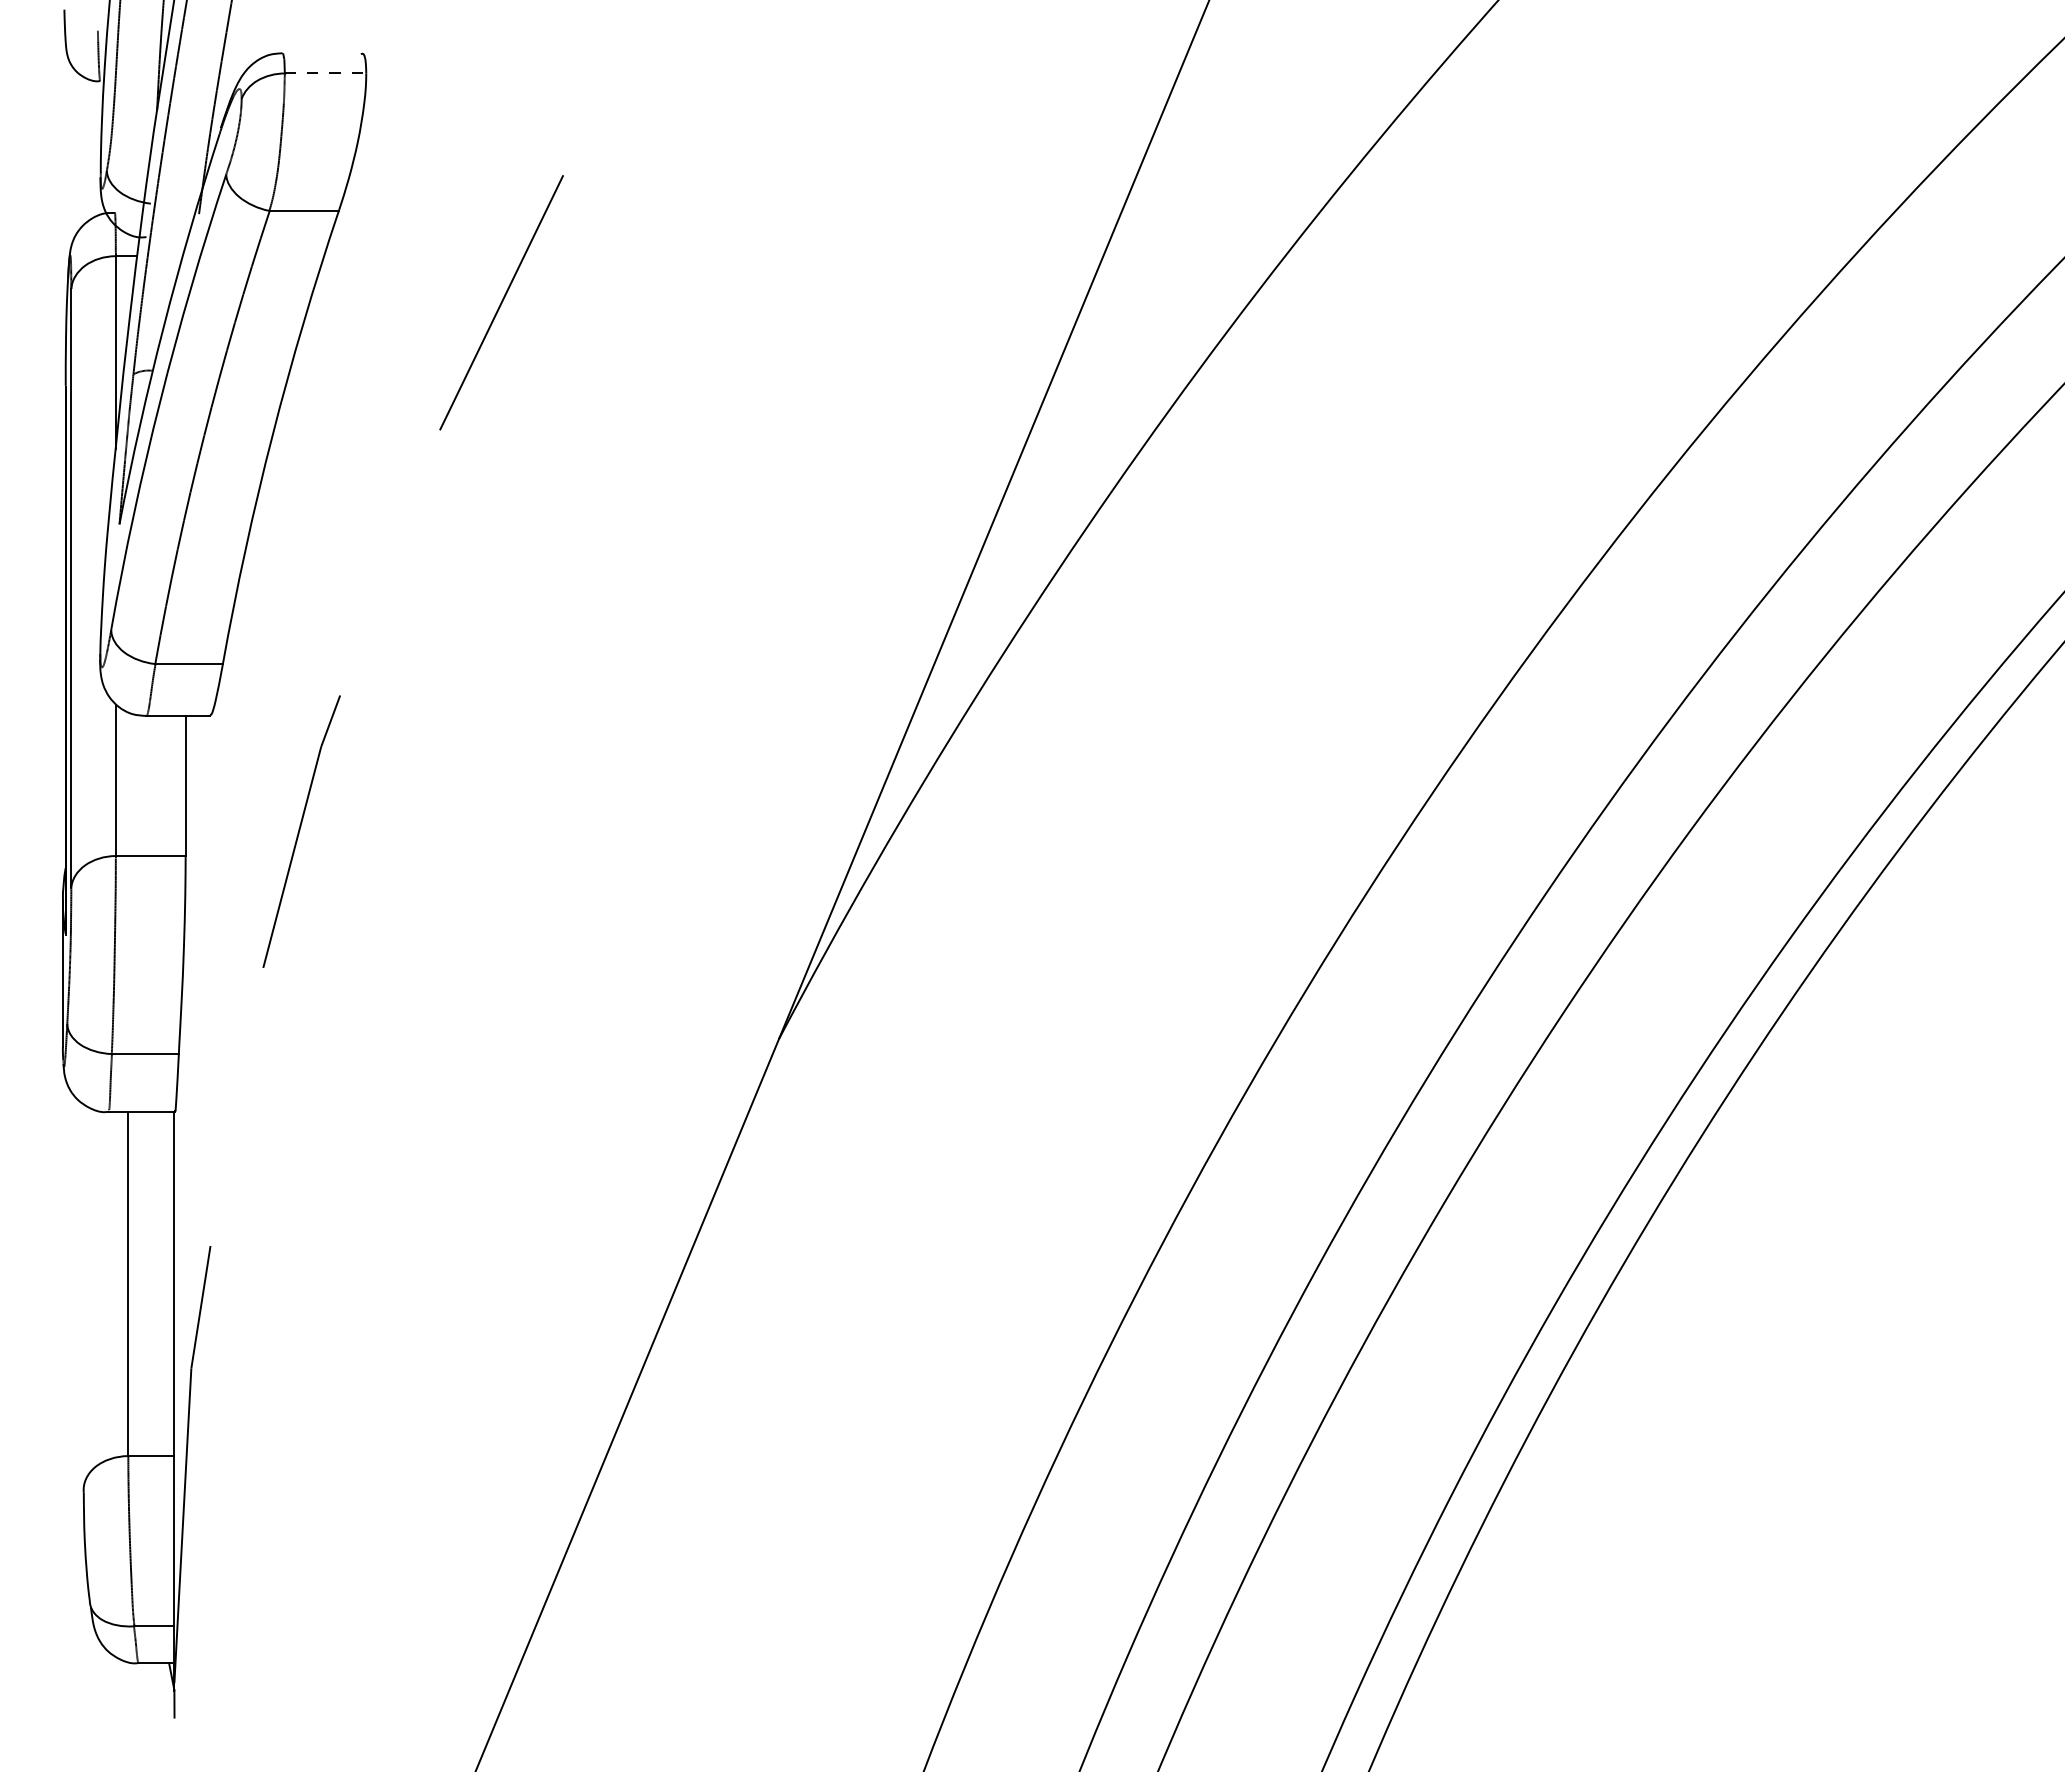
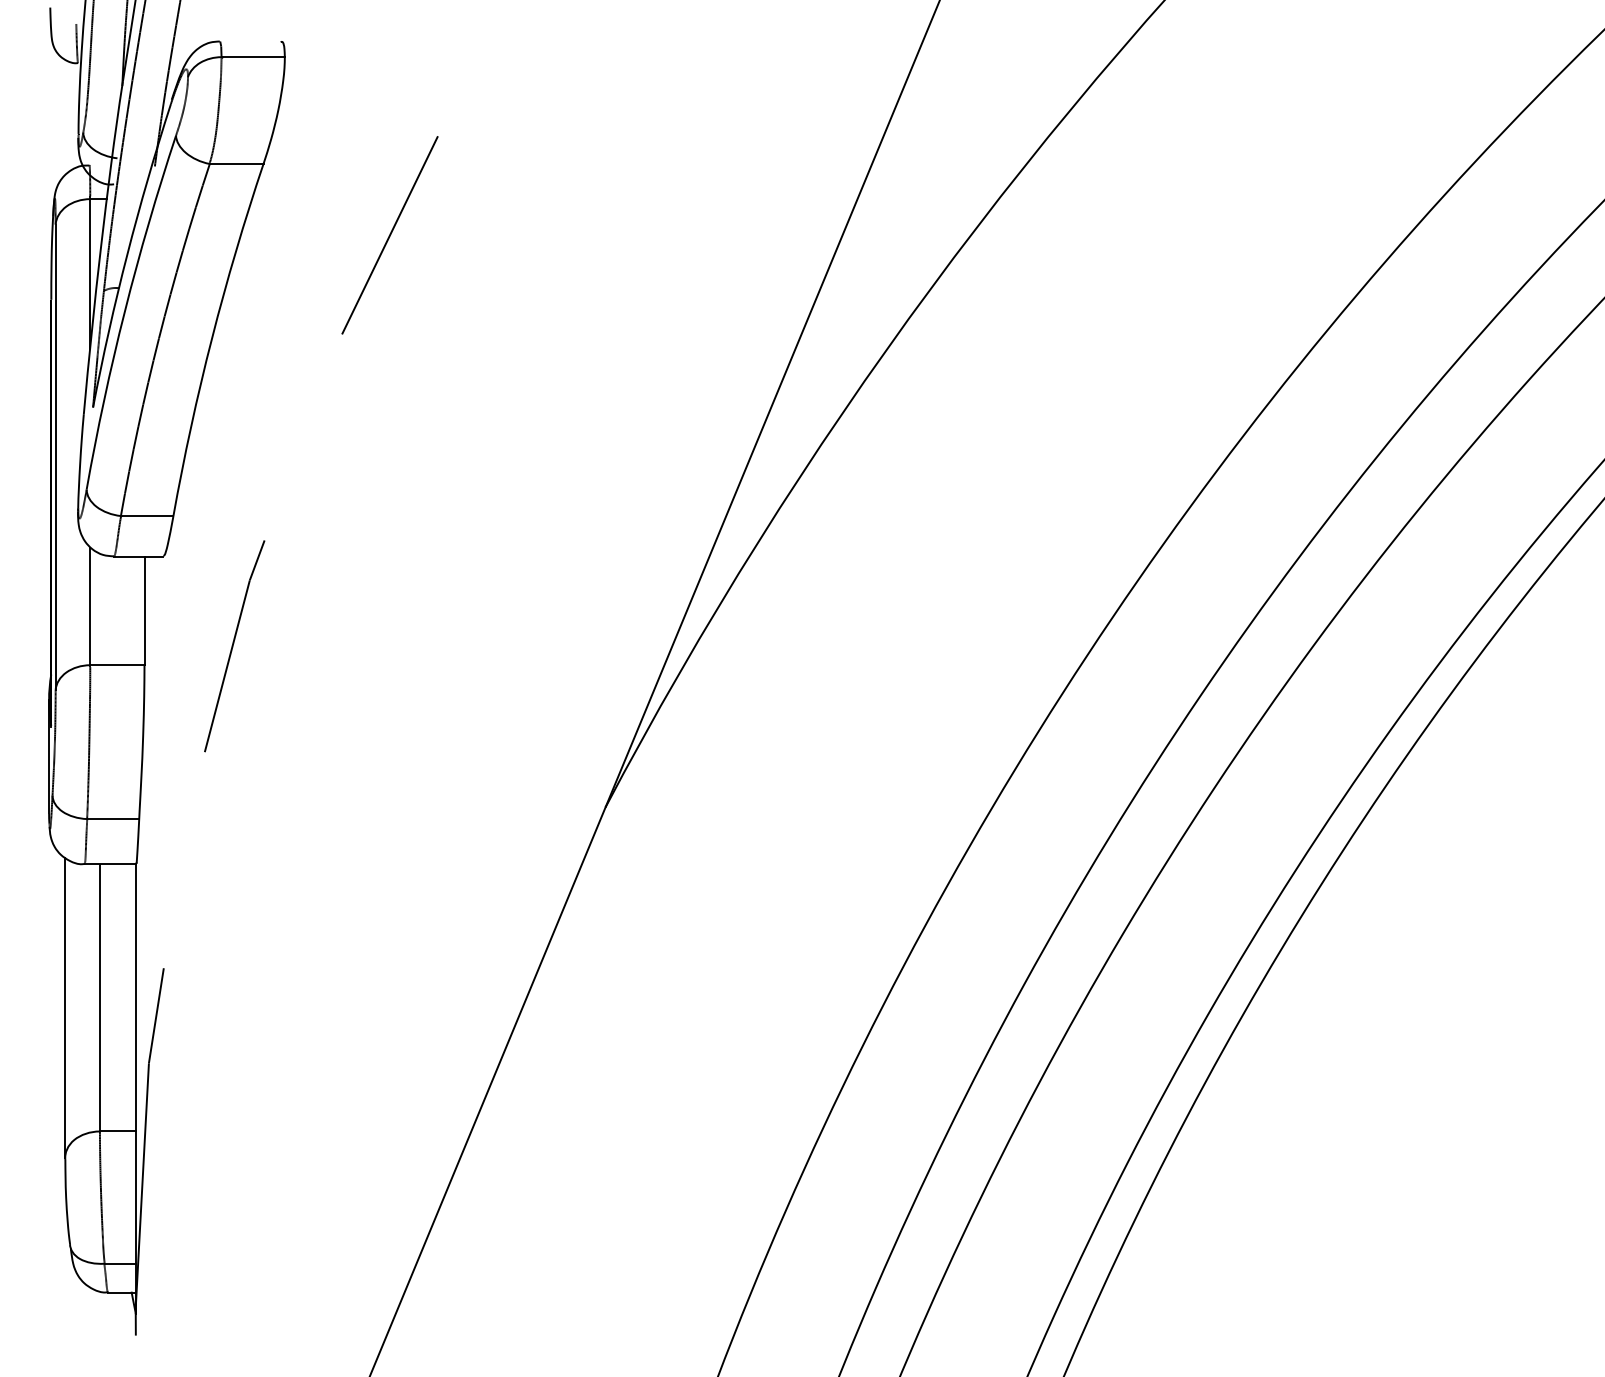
line: (325, 73) -> (253, 57), dashed -> solid
line: (83, 1296) -> (65, 1007), added

